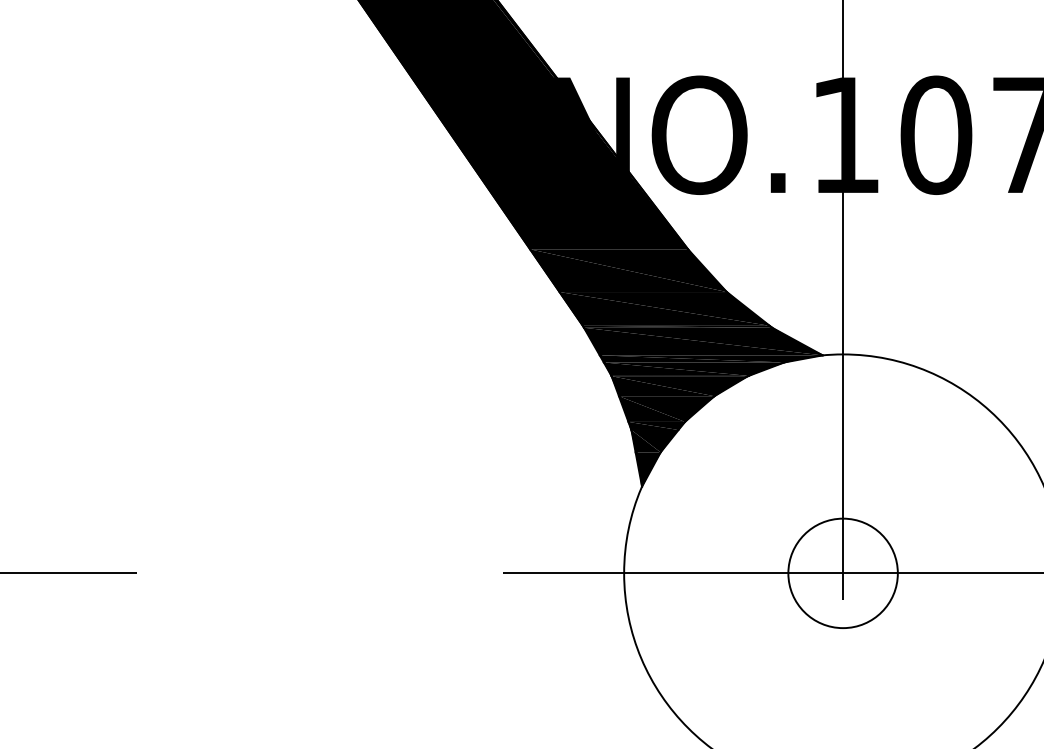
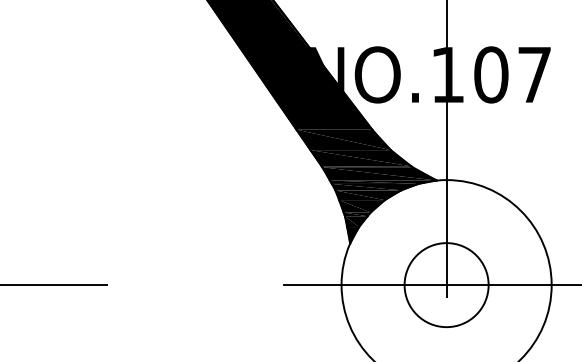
circle: (842, 572) -> (446, 284), size x1.6

